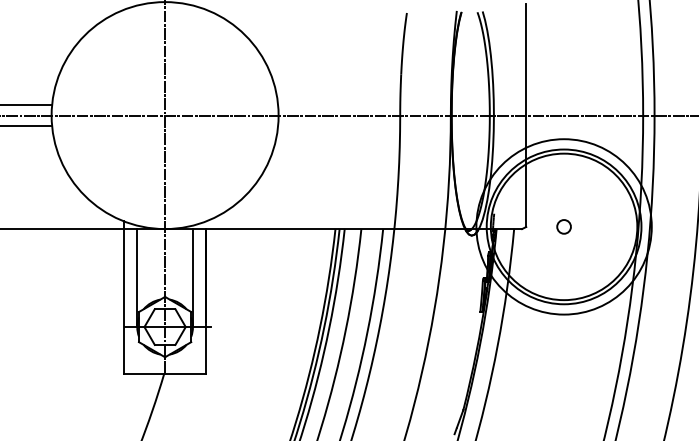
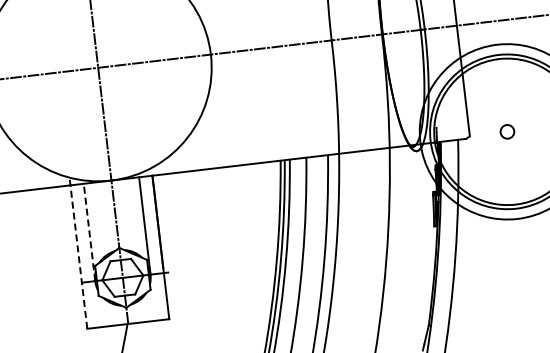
line: (137, 277) -> (89, 231), solid -> dashed
line: (123, 296) -> (77, 252), solid -> dashed

